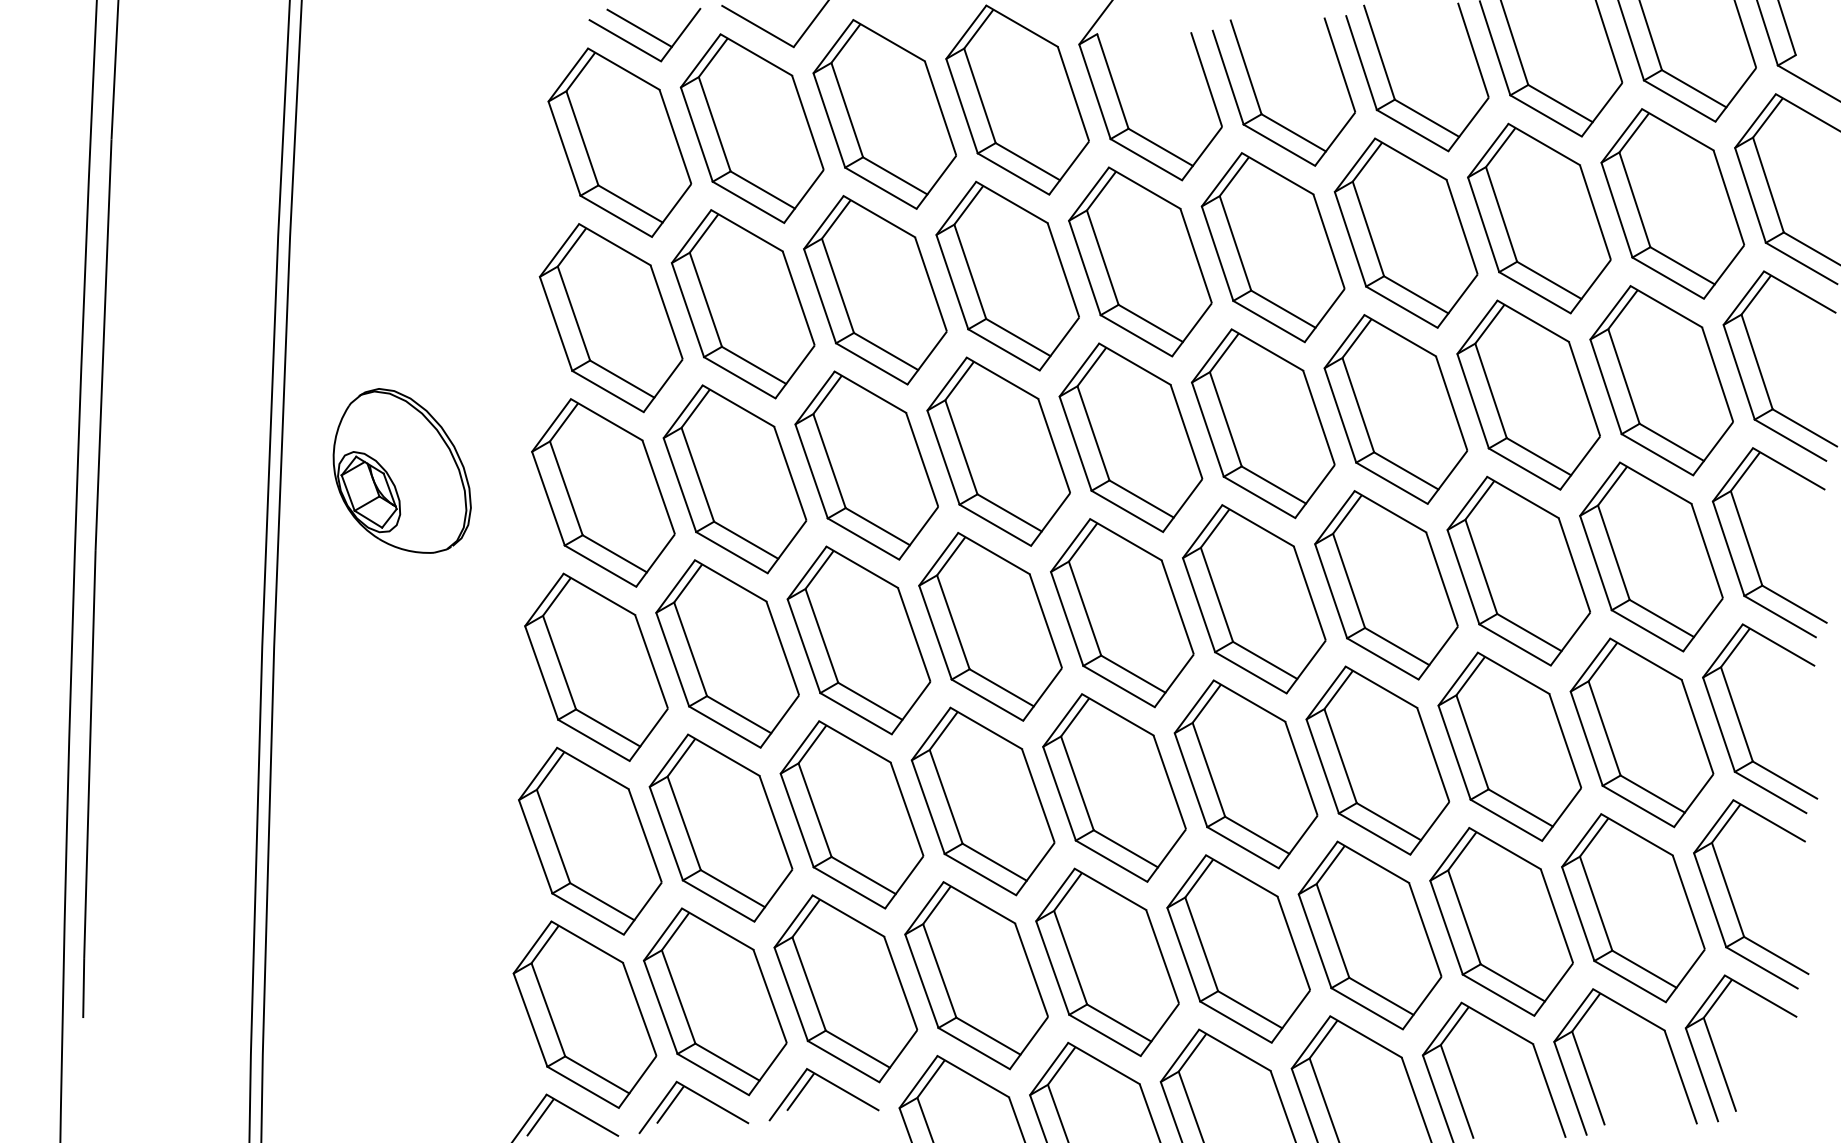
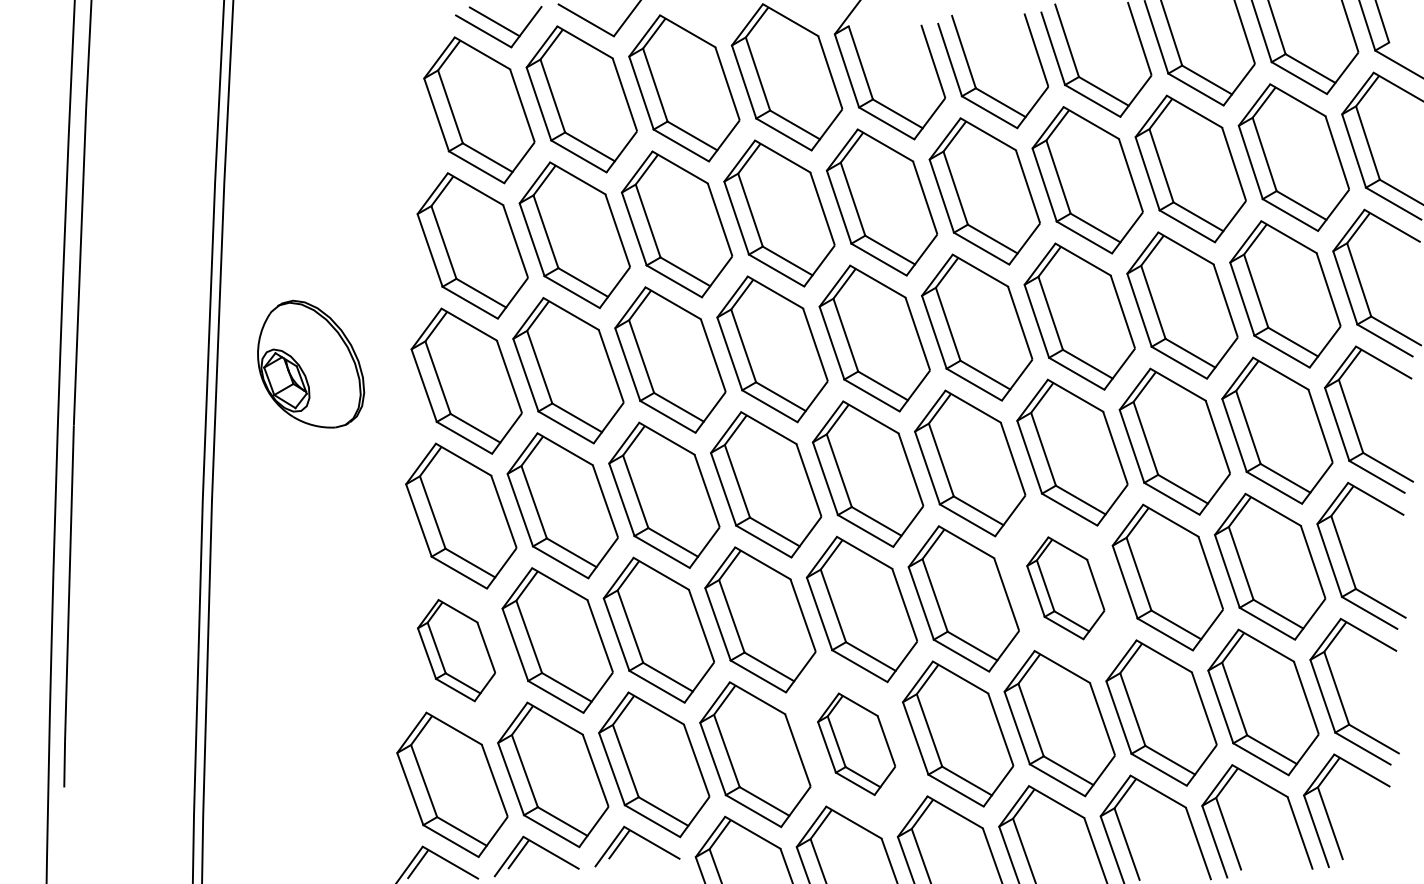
part: (1377, 760) -> (1065, 588), size x0.7
part: (590, 840) -> (456, 650), size x0.7
part: (1107, 961) -> (856, 743), size x0.7

